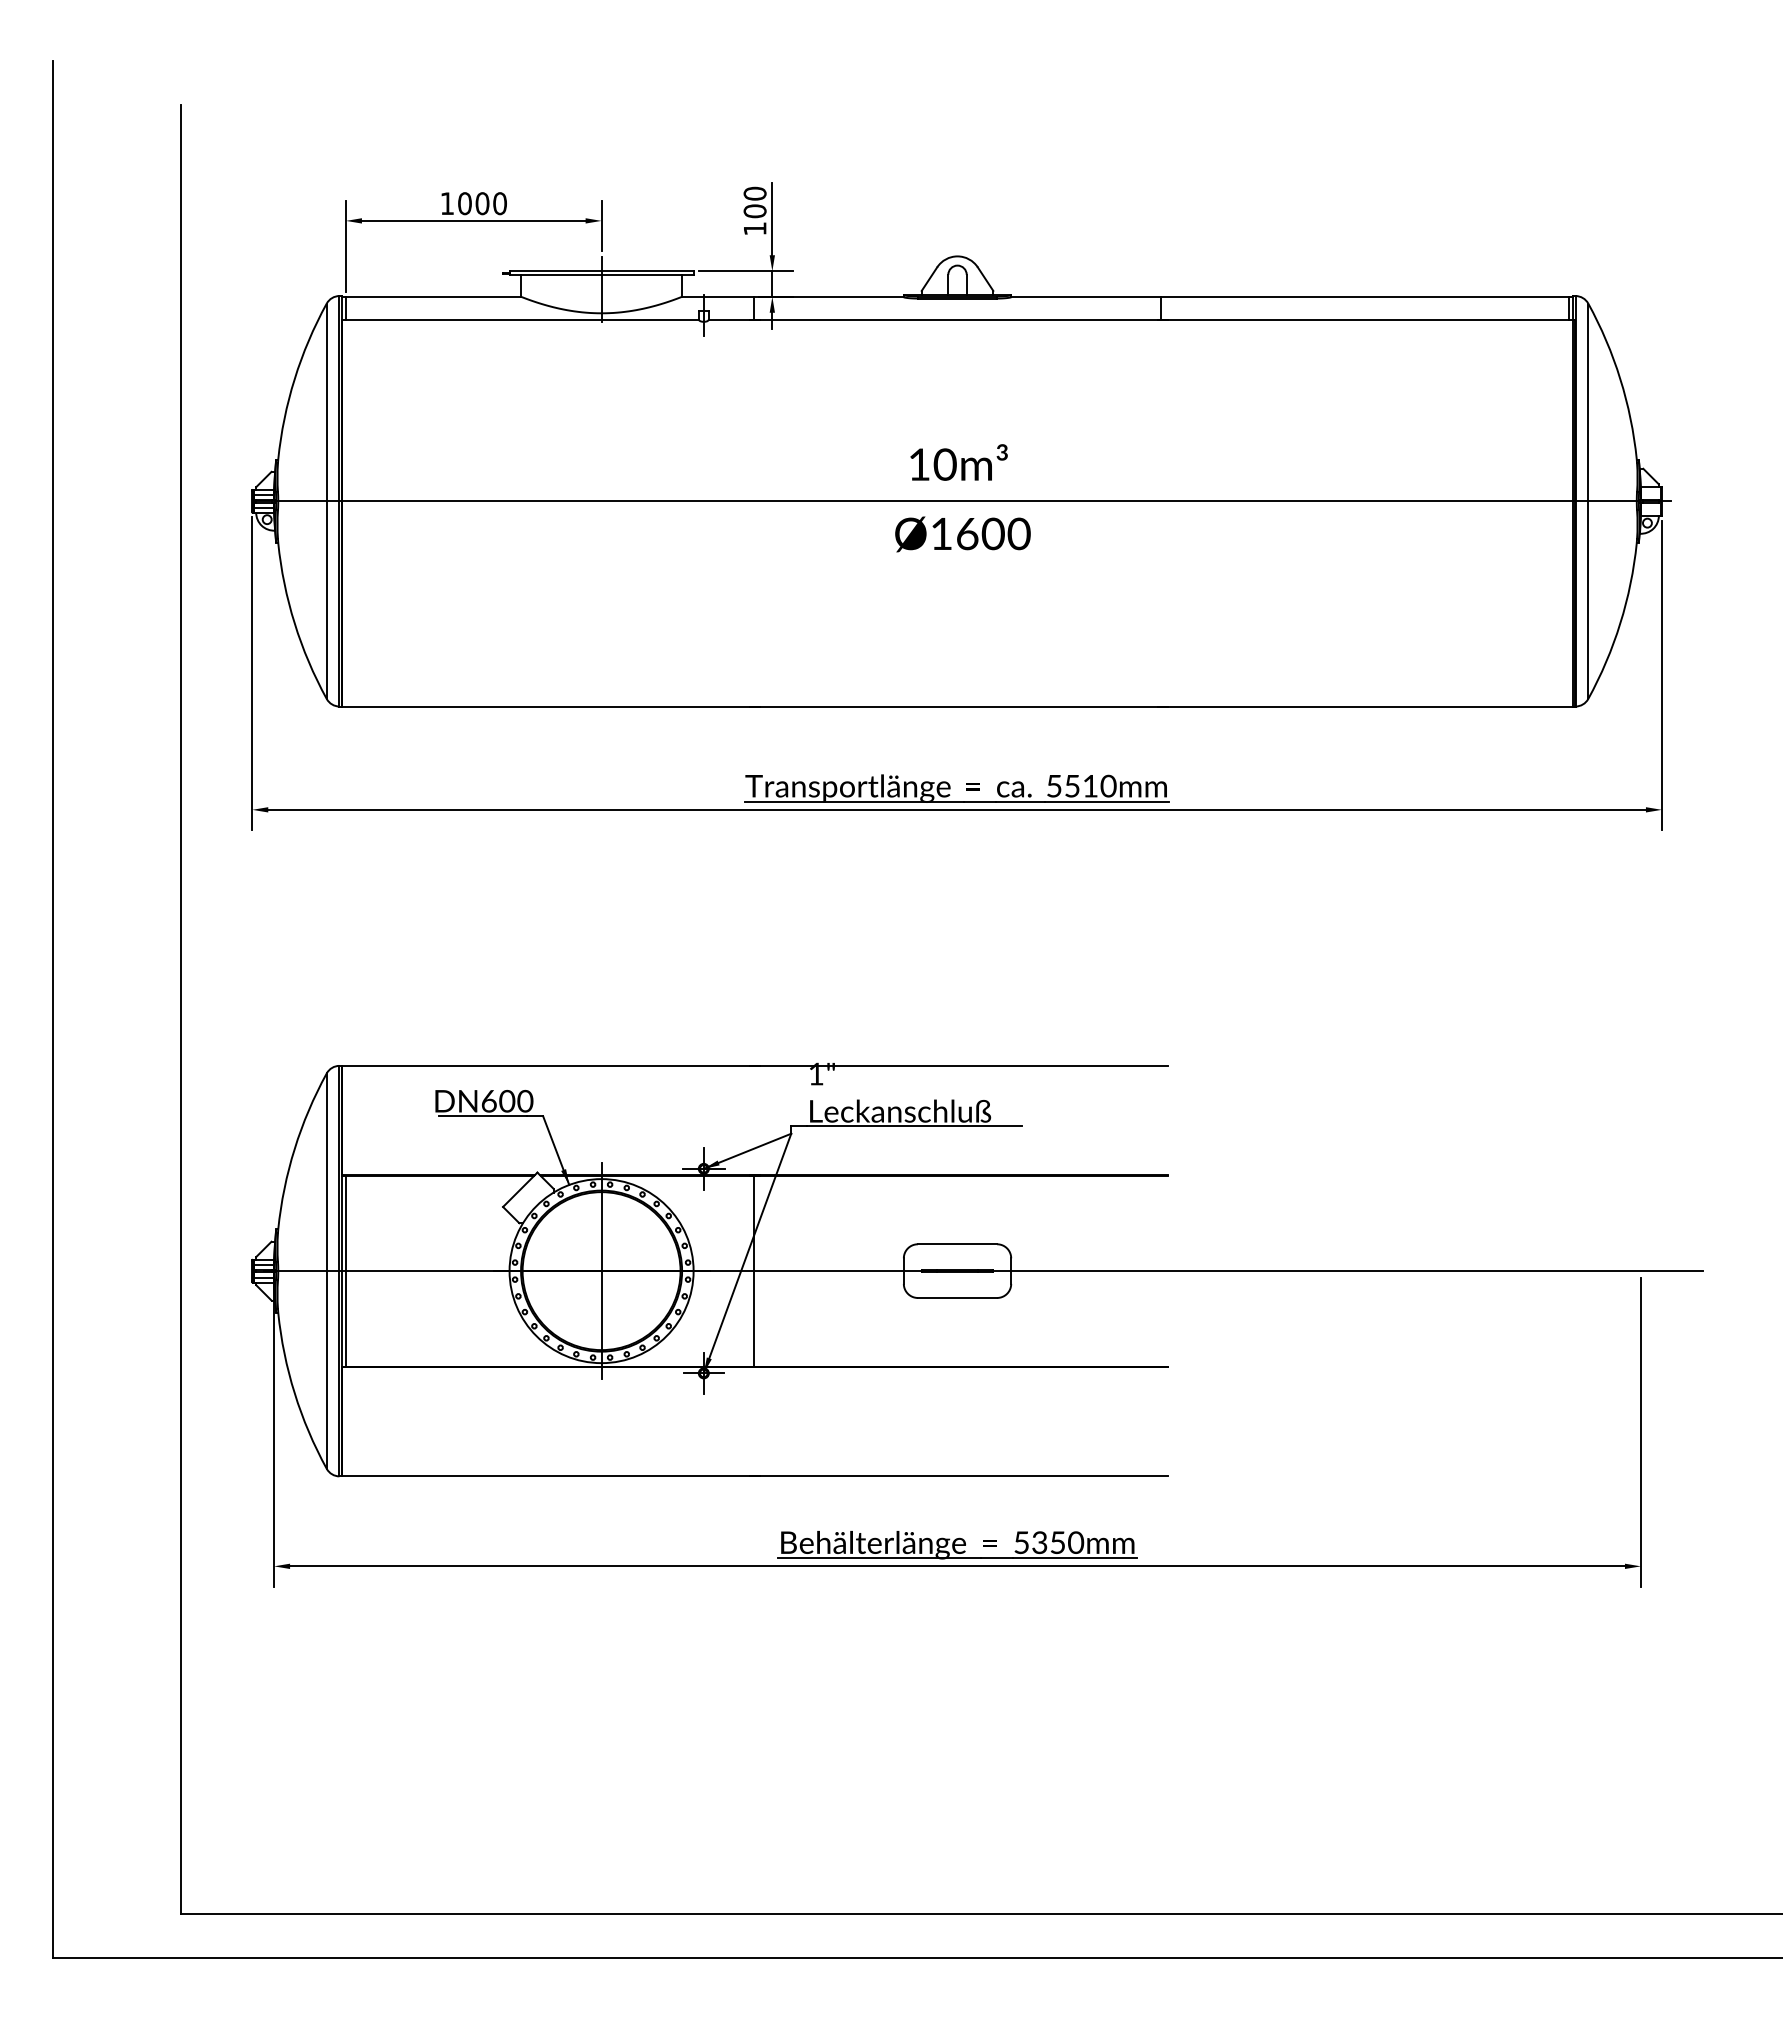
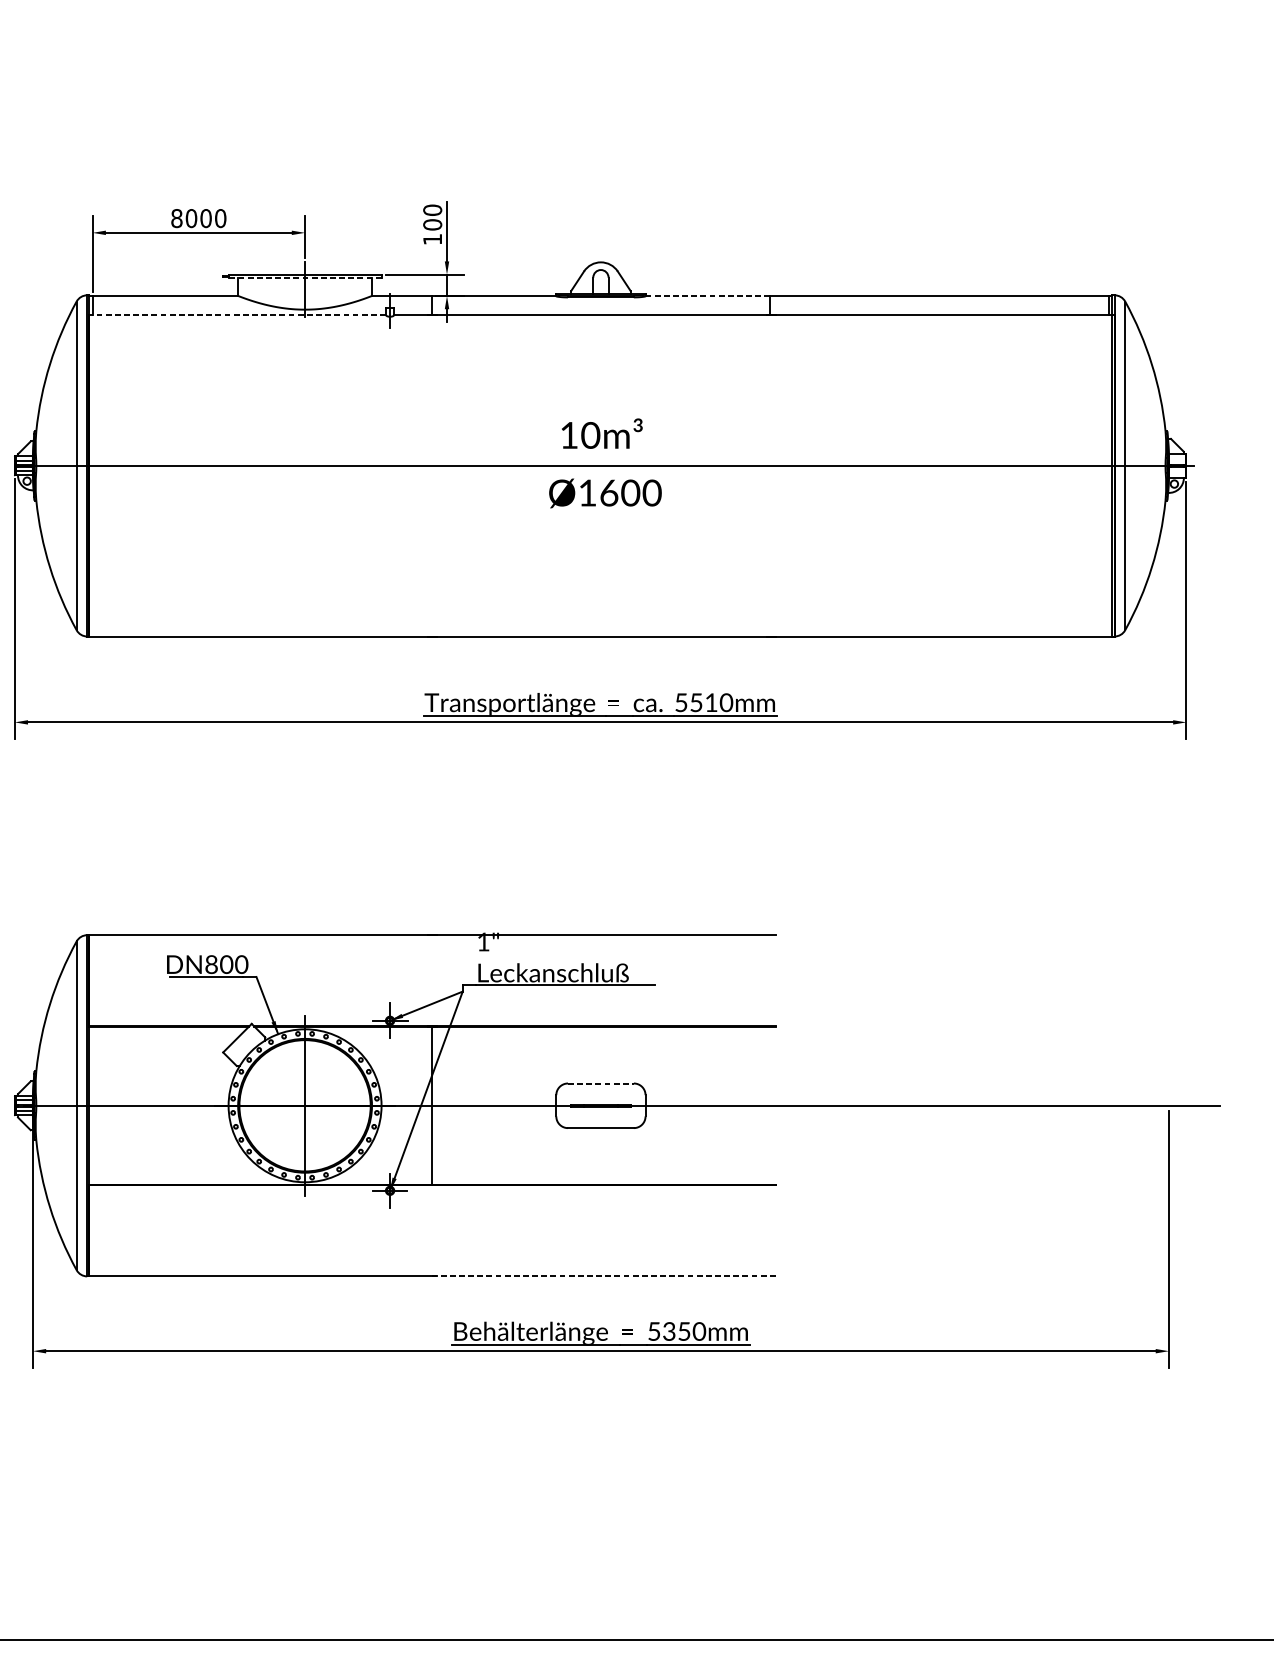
text: (447, 203) -> (177, 218), 1000 -> 8000
line: (601, 275) -> (305, 278), solid -> dashed
line: (1086, 296) -> (708, 295), solid -> dashed
line: (519, 319) -> (236, 314), solid -> dashed
text: (488, 1100) -> (211, 963), DN600 -> DN800
line: (957, 1244) -> (600, 1083), solid -> dashed
line: (345, 1270) -> (92, 1105), removed
line: (958, 1476) -> (601, 1276), solid -> dashed

